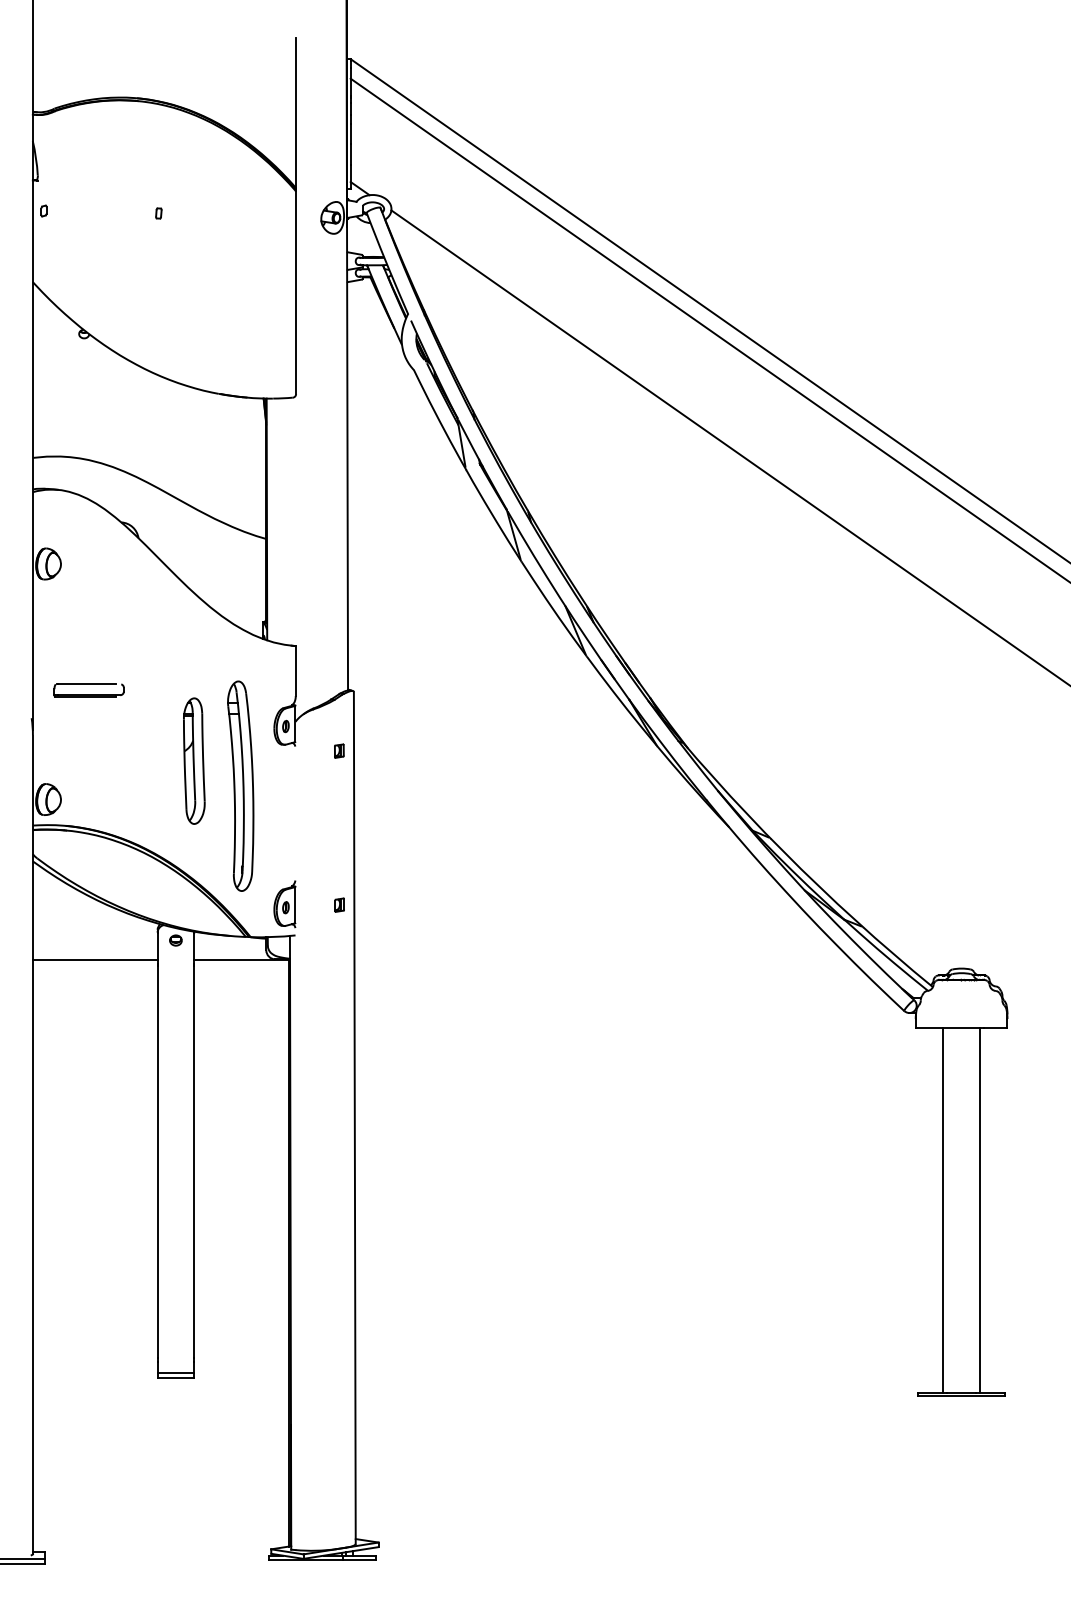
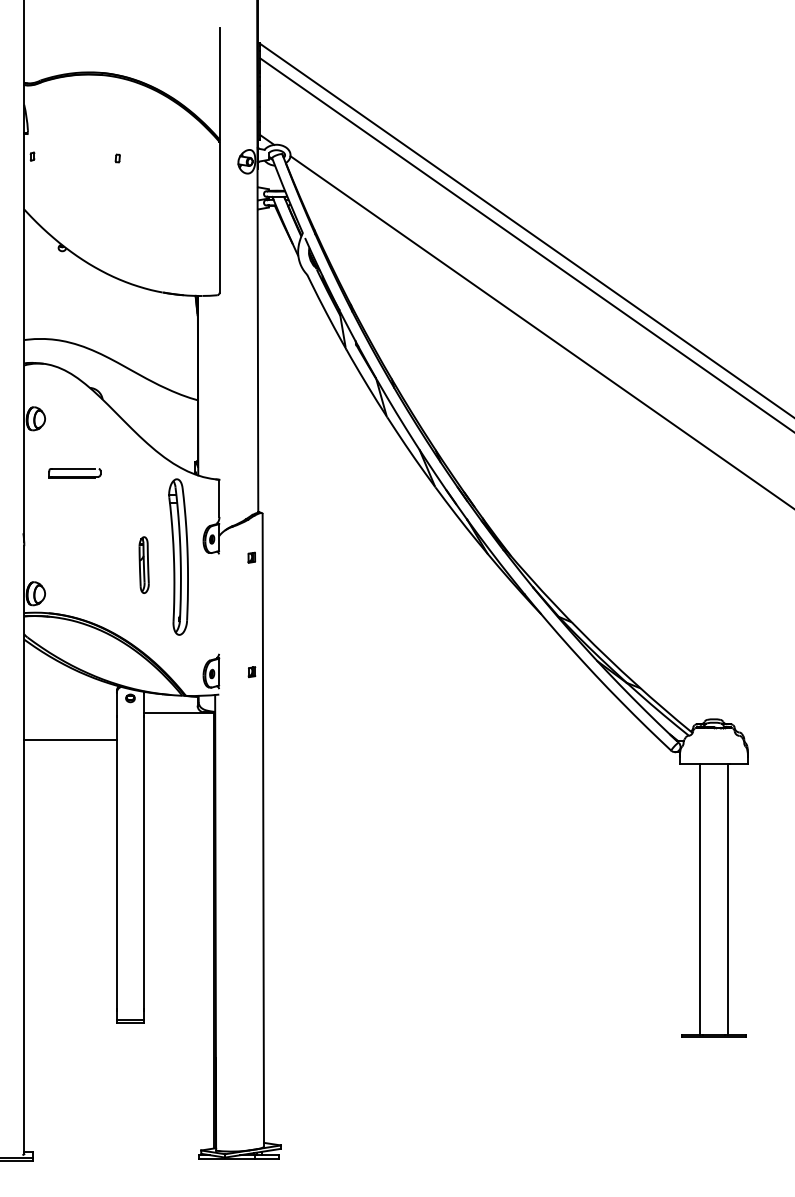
part: (88, 690) -> (74, 473), moved
part: (194, 760) -> (144, 564), size x0.6
part: (240, 785) -> (178, 556), moved
line: (94, 960) -> (70, 739), moved

